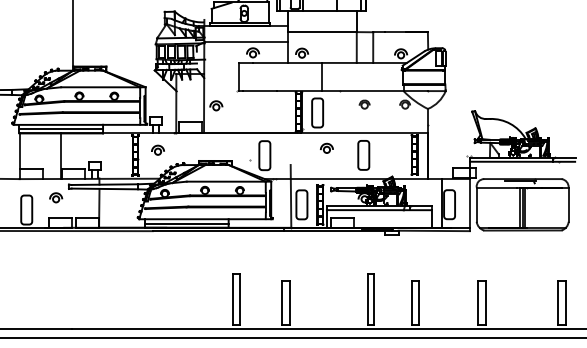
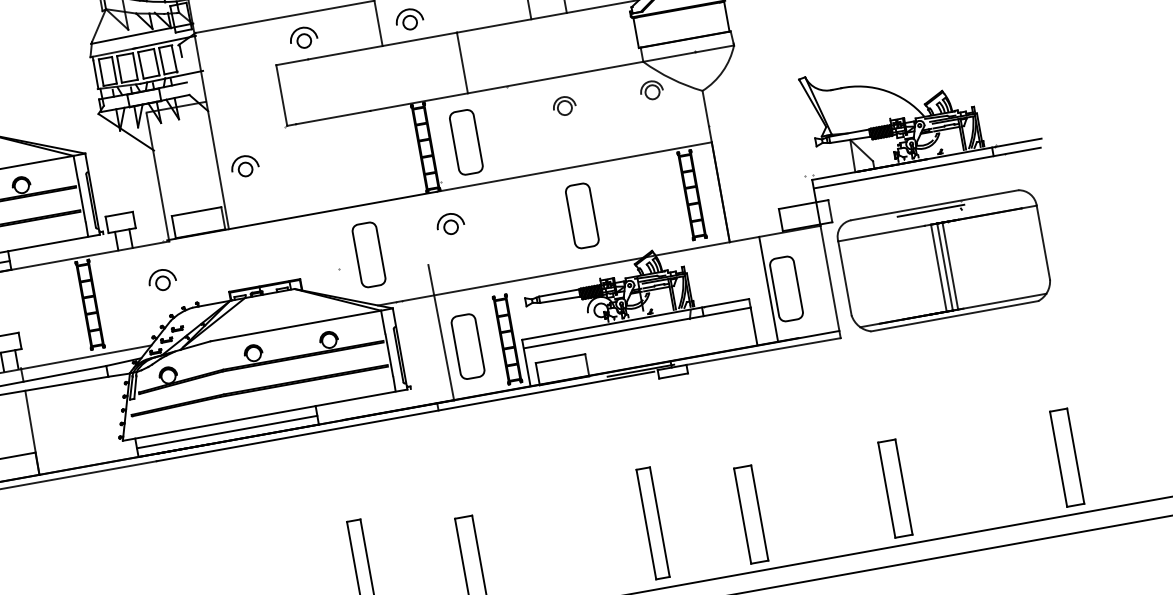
part: (326, 147) -> (449, 222), moved
part: (157, 149) -> (160, 278), moved

